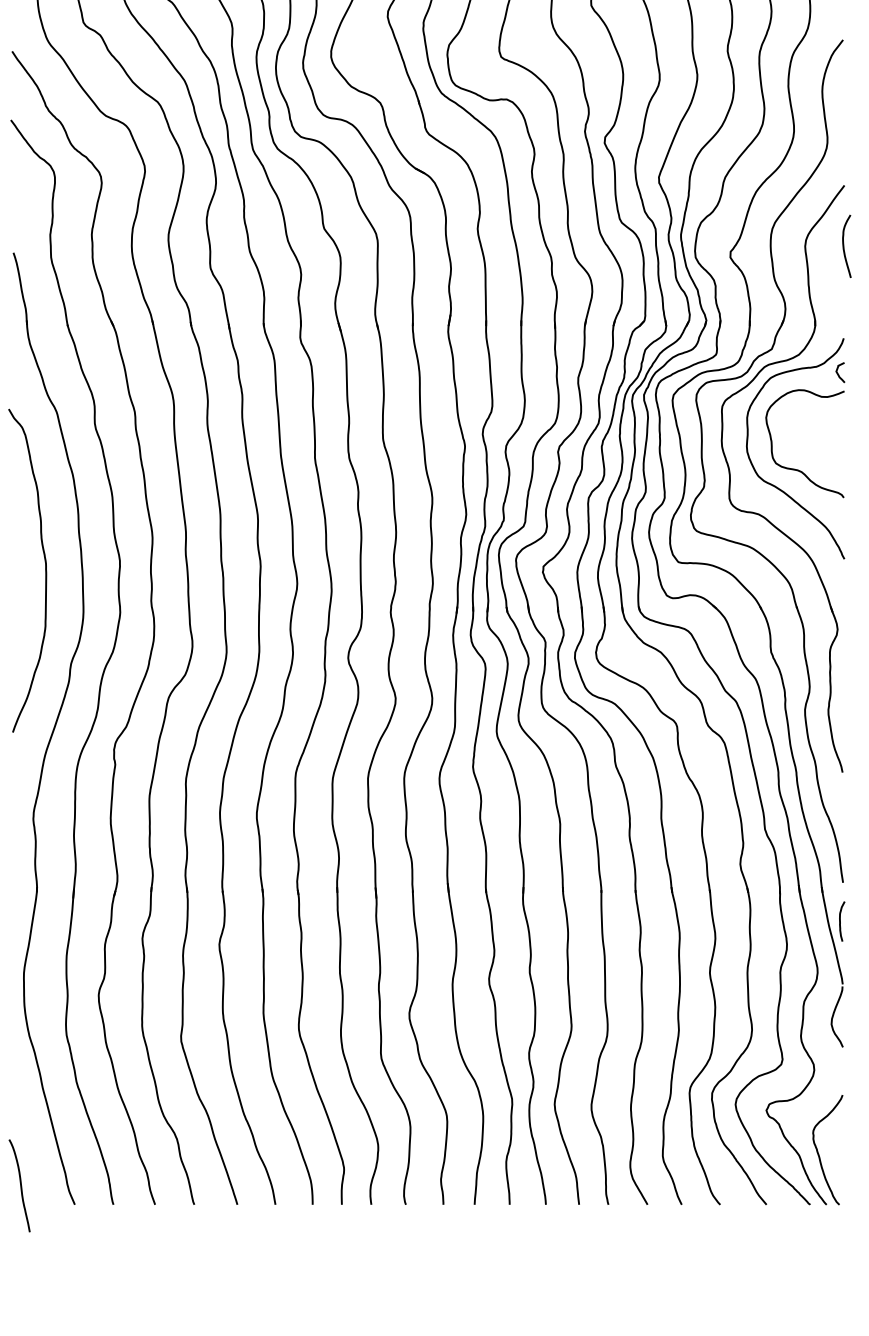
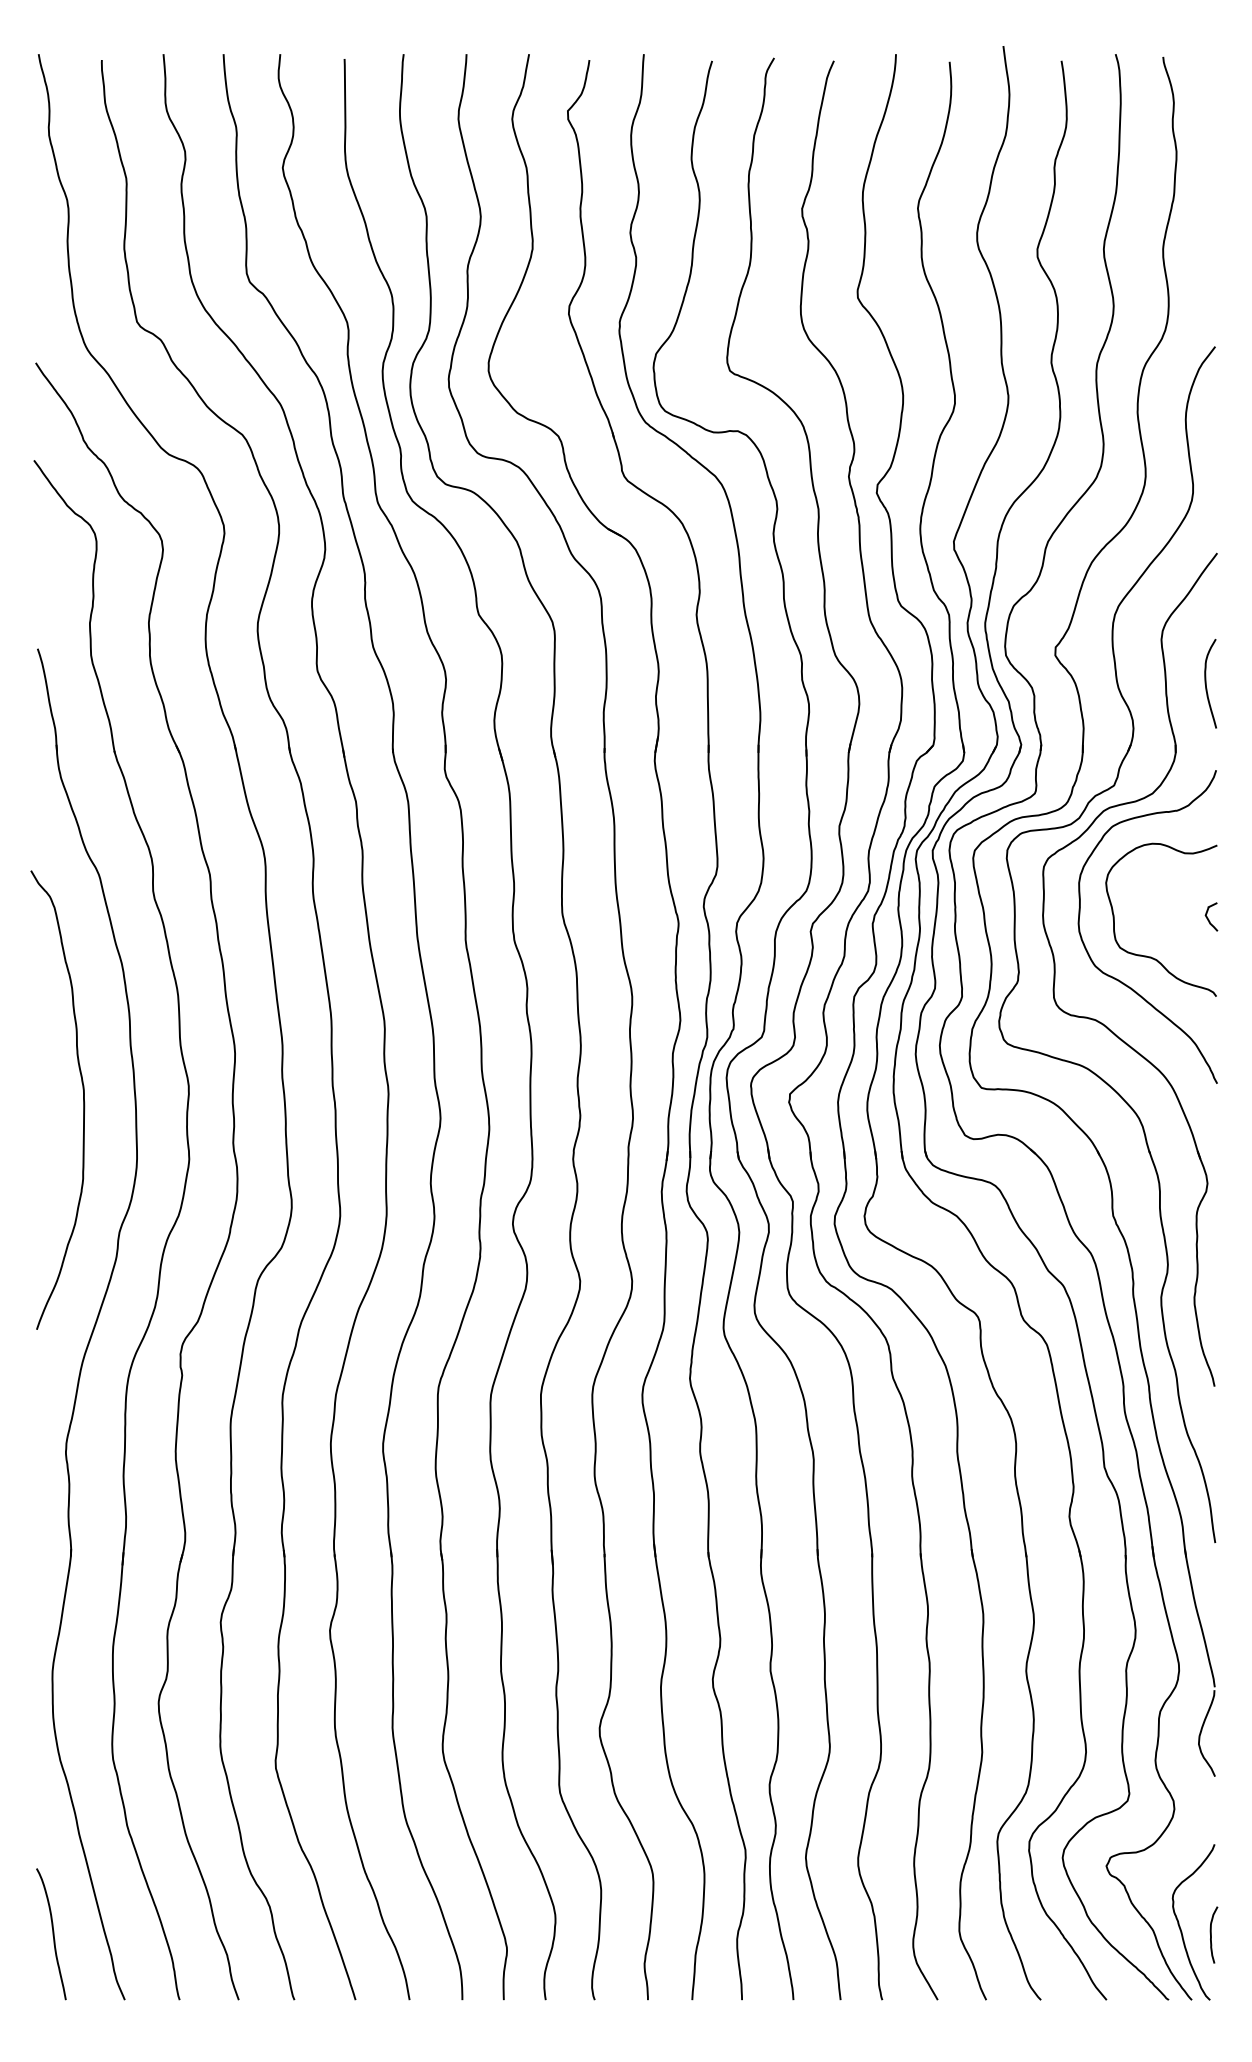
curve: (843, 246) -> (1206, 683), moved
curve: (838, 373) -> (1208, 918), moved
curve: (840, 921) -> (1211, 1934), moved
curve: (20, 1186) -> (52, 1934), moved

